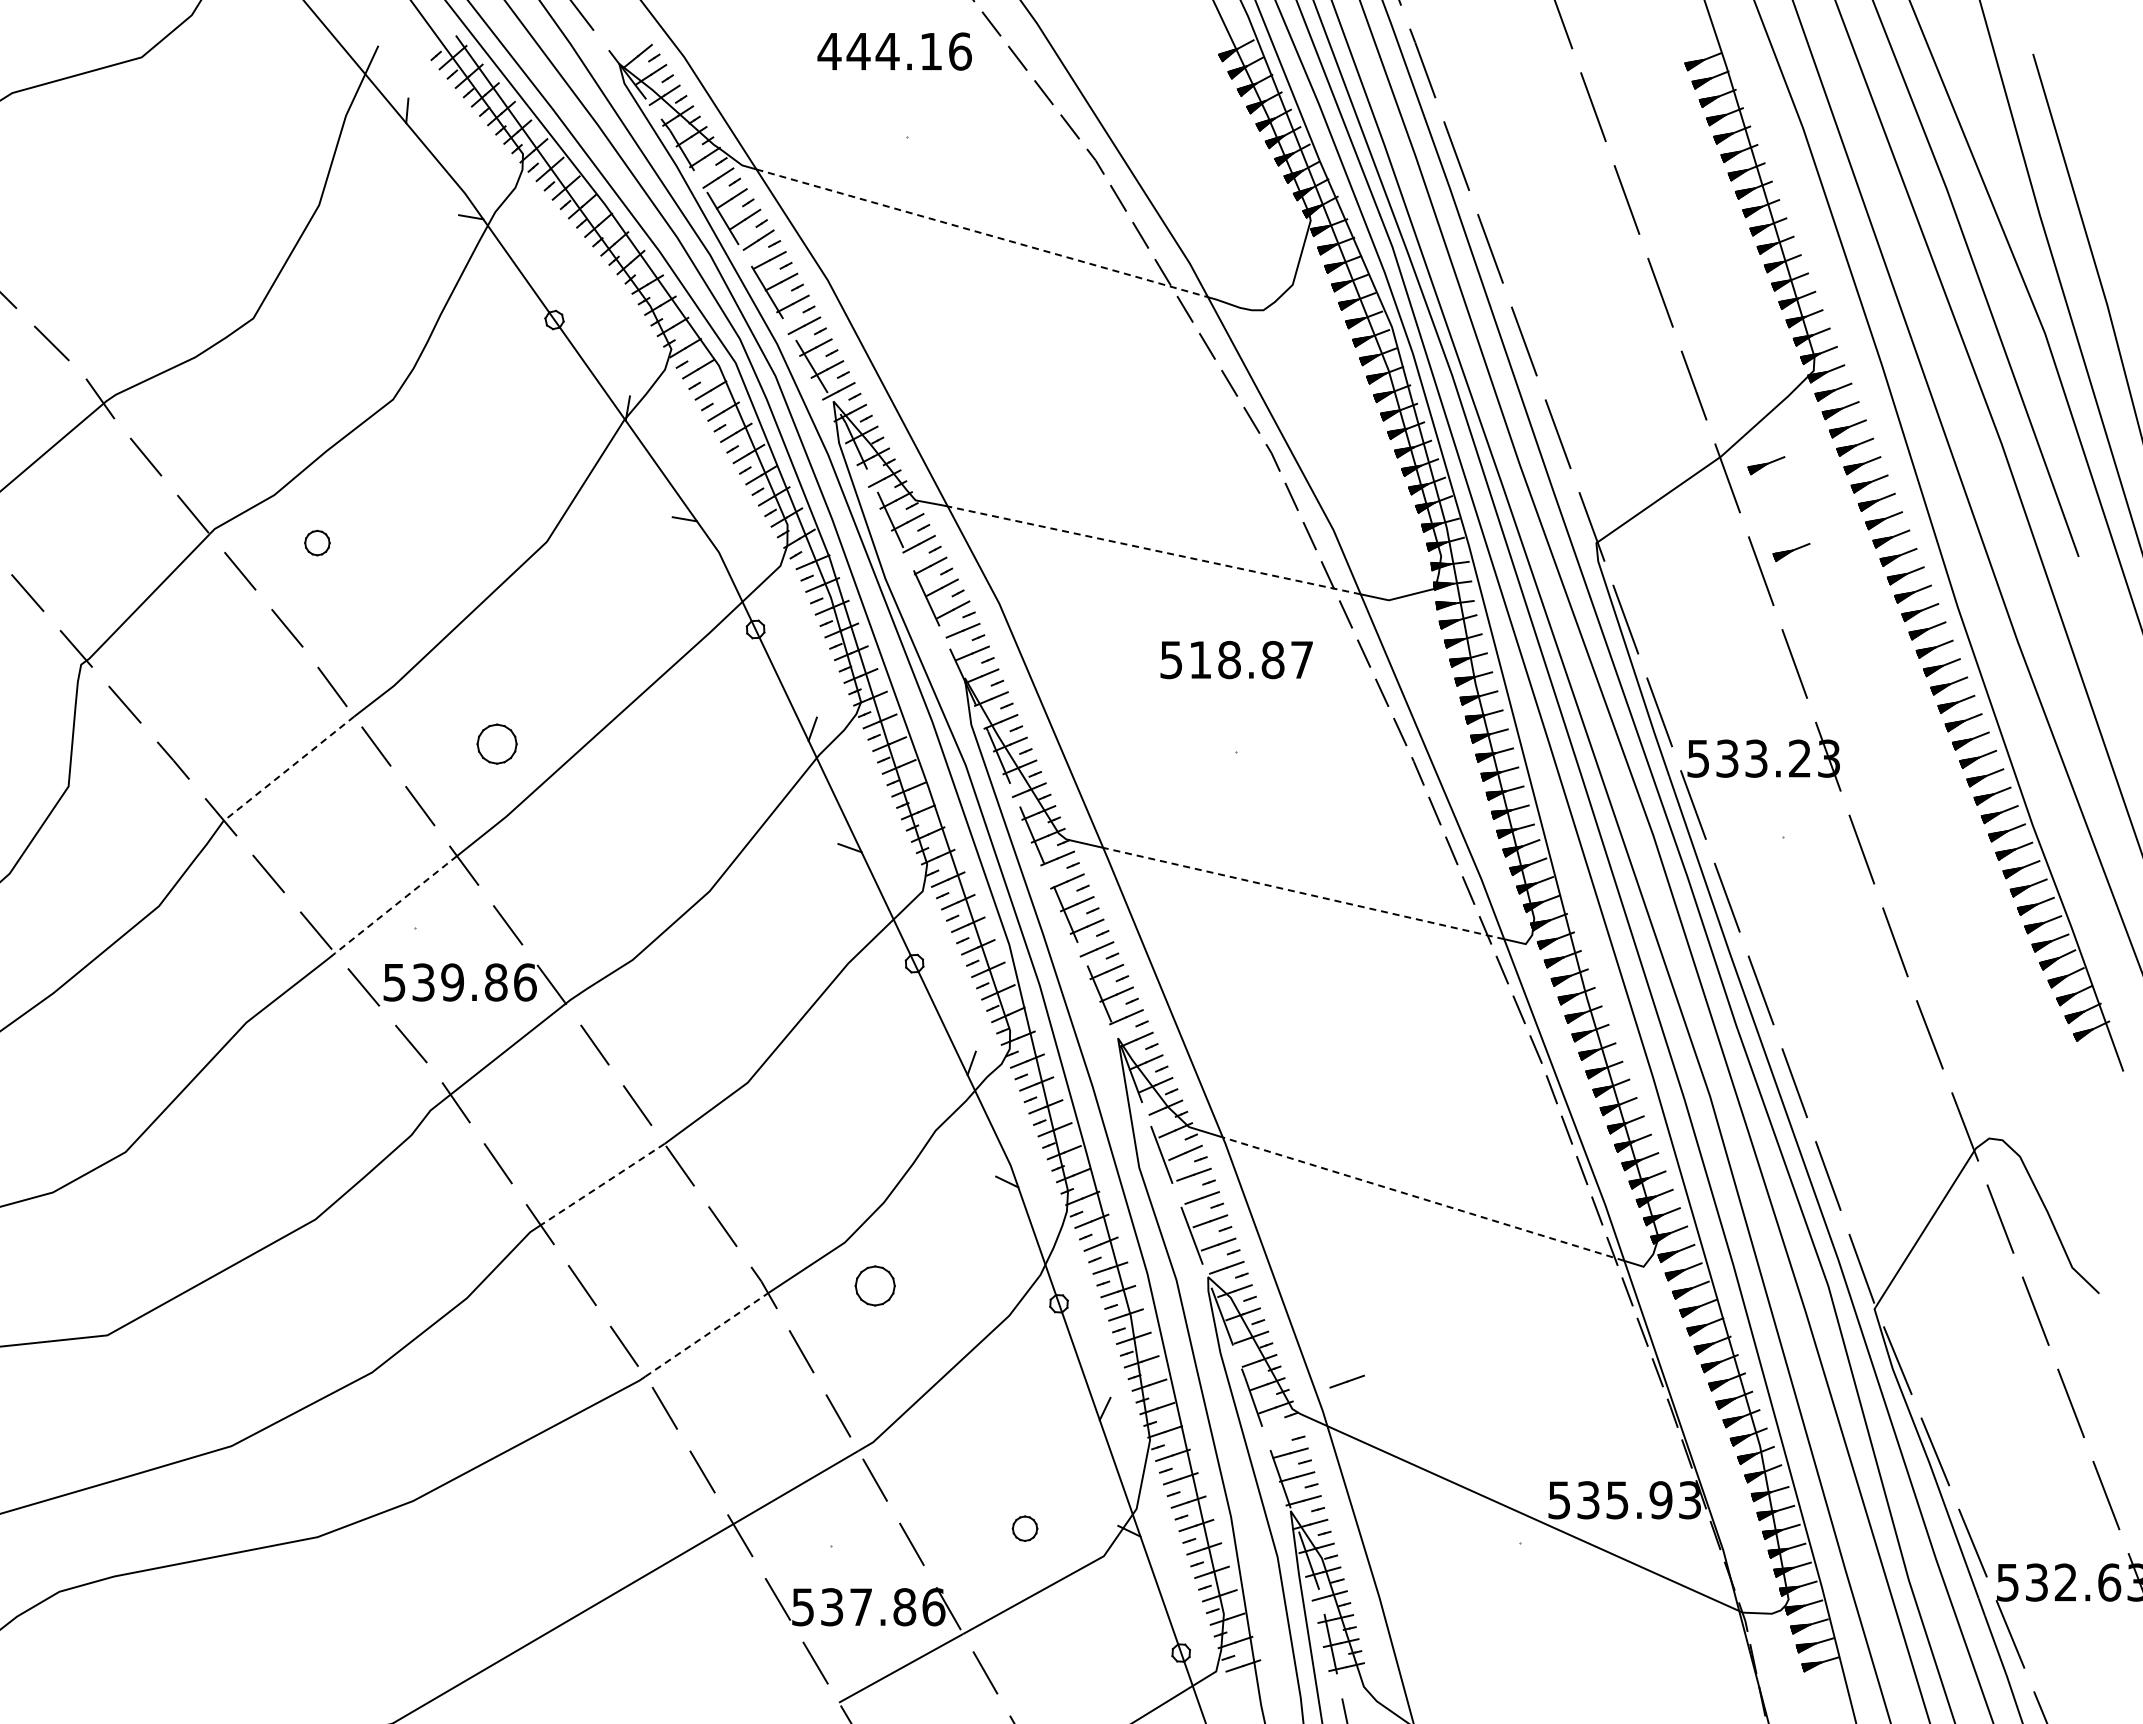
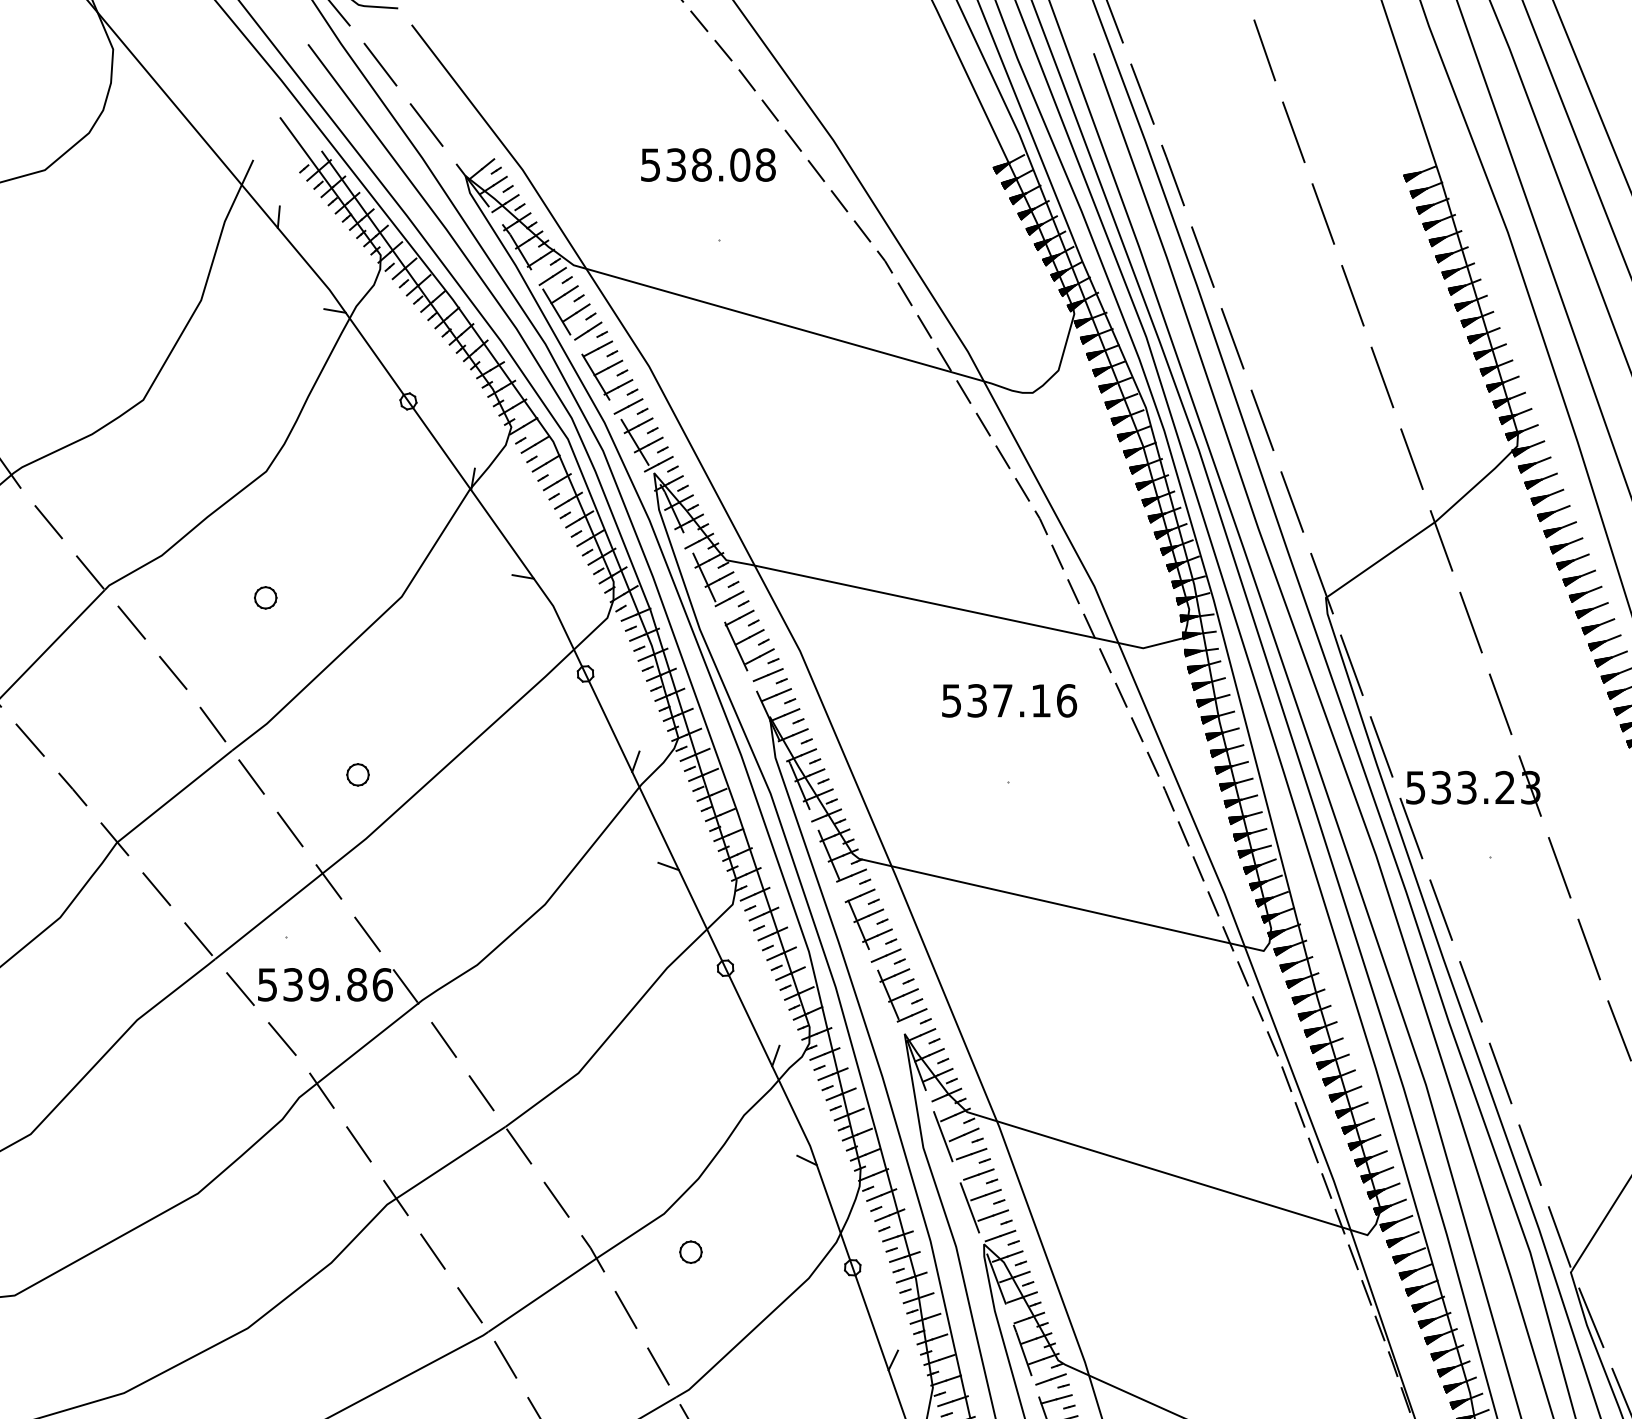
text: (894, 51) -> (707, 164), 444.16 -> 538.08
line: (982, 233) -> (785, 325), dashed -> solid
part: (1766, 465) -> (1475, 529), removed
part: (317, 542) -> (265, 597), moved
line: (1153, 550) -> (935, 604), dashed -> solid
part: (1791, 551) -> (1497, 605), removed
text: (1251, 659) -> (1022, 700), 518.87 -> 537.16
part: (497, 743) -> (358, 774), size x0.62
line: (288, 768) -> (174, 796), dashed -> solid
line: (1303, 893) -> (1068, 906), dashed -> solid
line: (396, 904) -> (269, 916), dashed -> solid
line: (602, 1184) -> (450, 1162), dashed -> solid
line: (1423, 1199) -> (1173, 1175), dashed -> solid
part: (875, 1286) -> (691, 1252), size x0.62
line: (707, 1334) -> (543, 1294), dashed -> solid
line: (1346, 1381) -> (1050, 1379), moved

